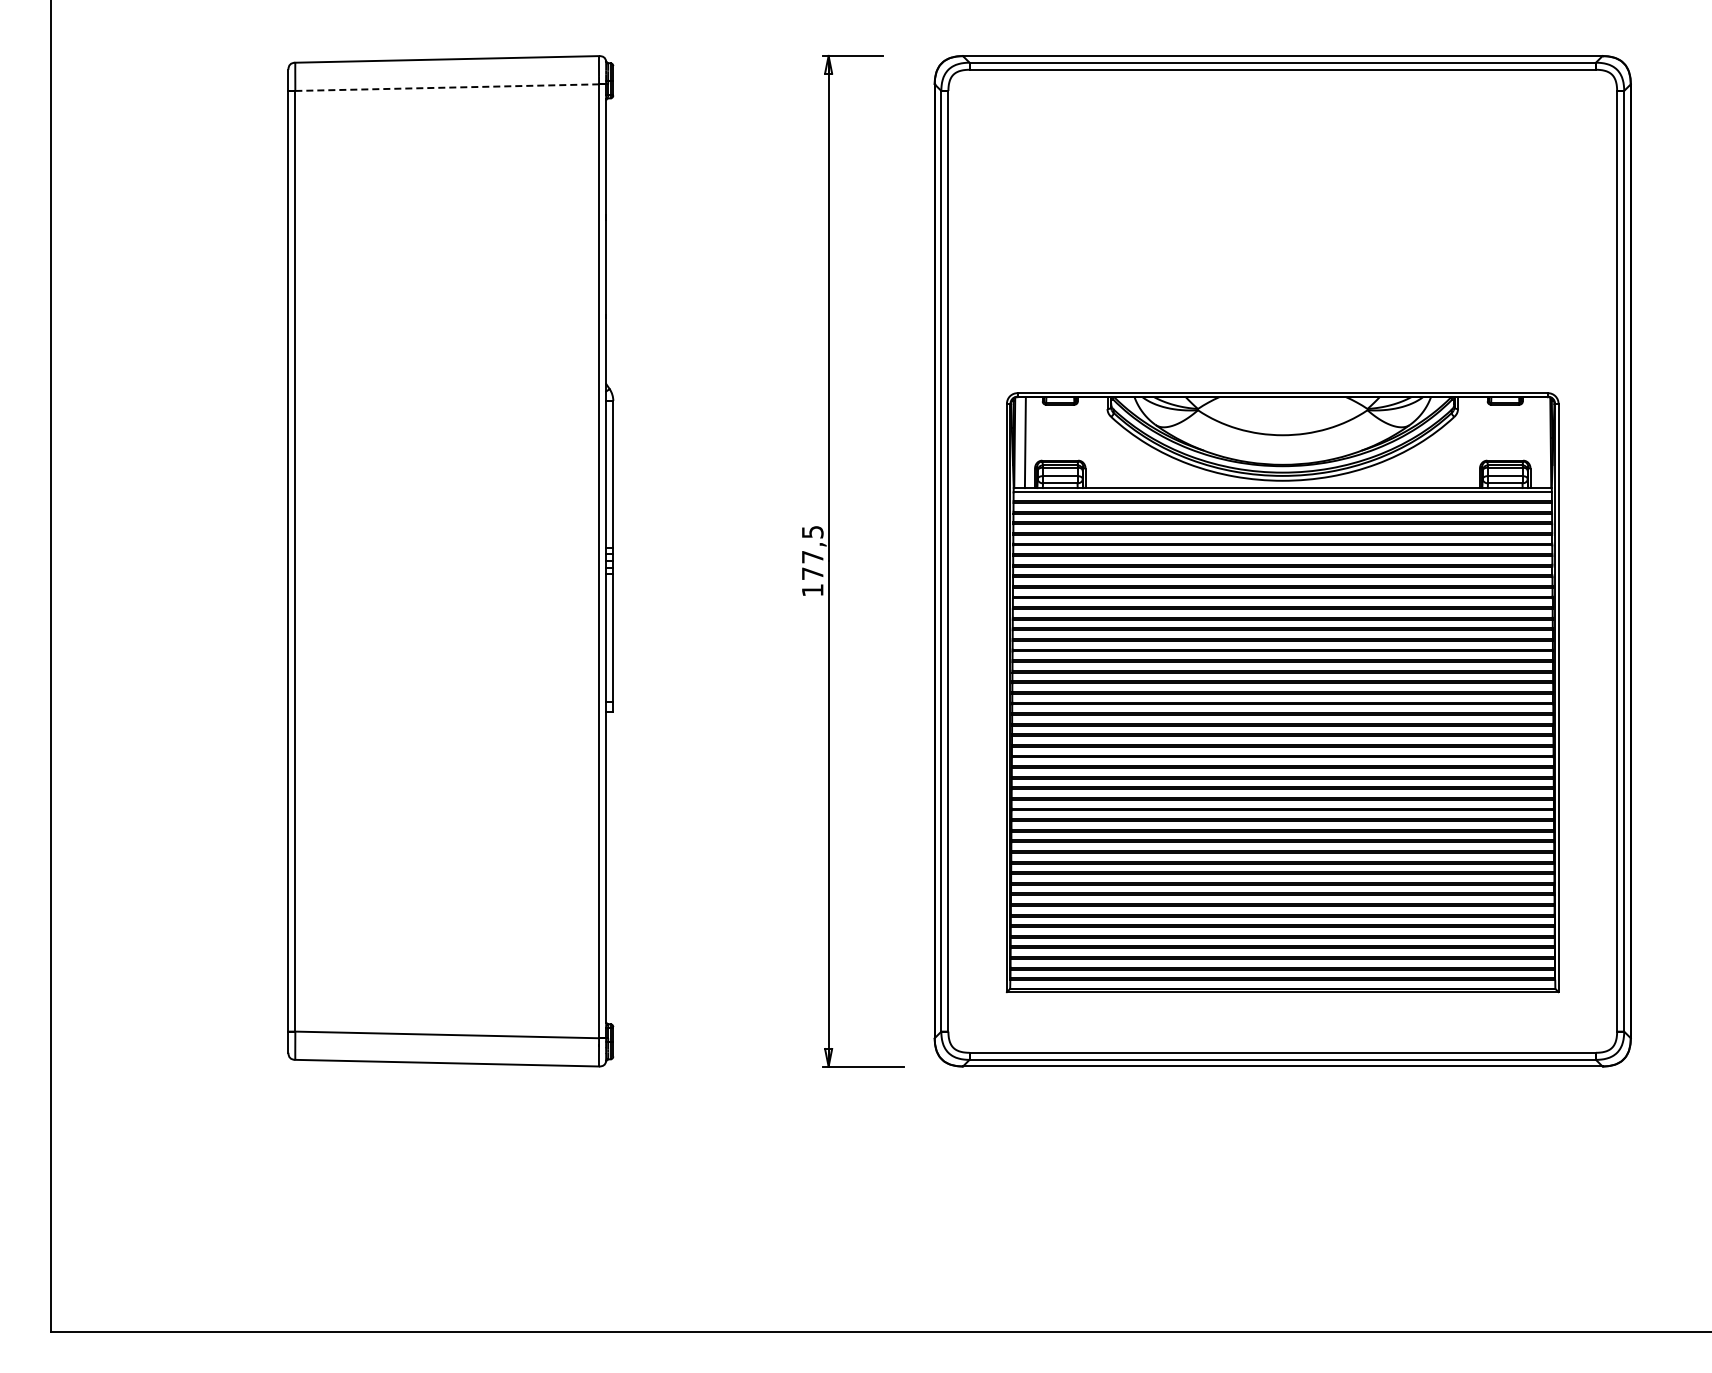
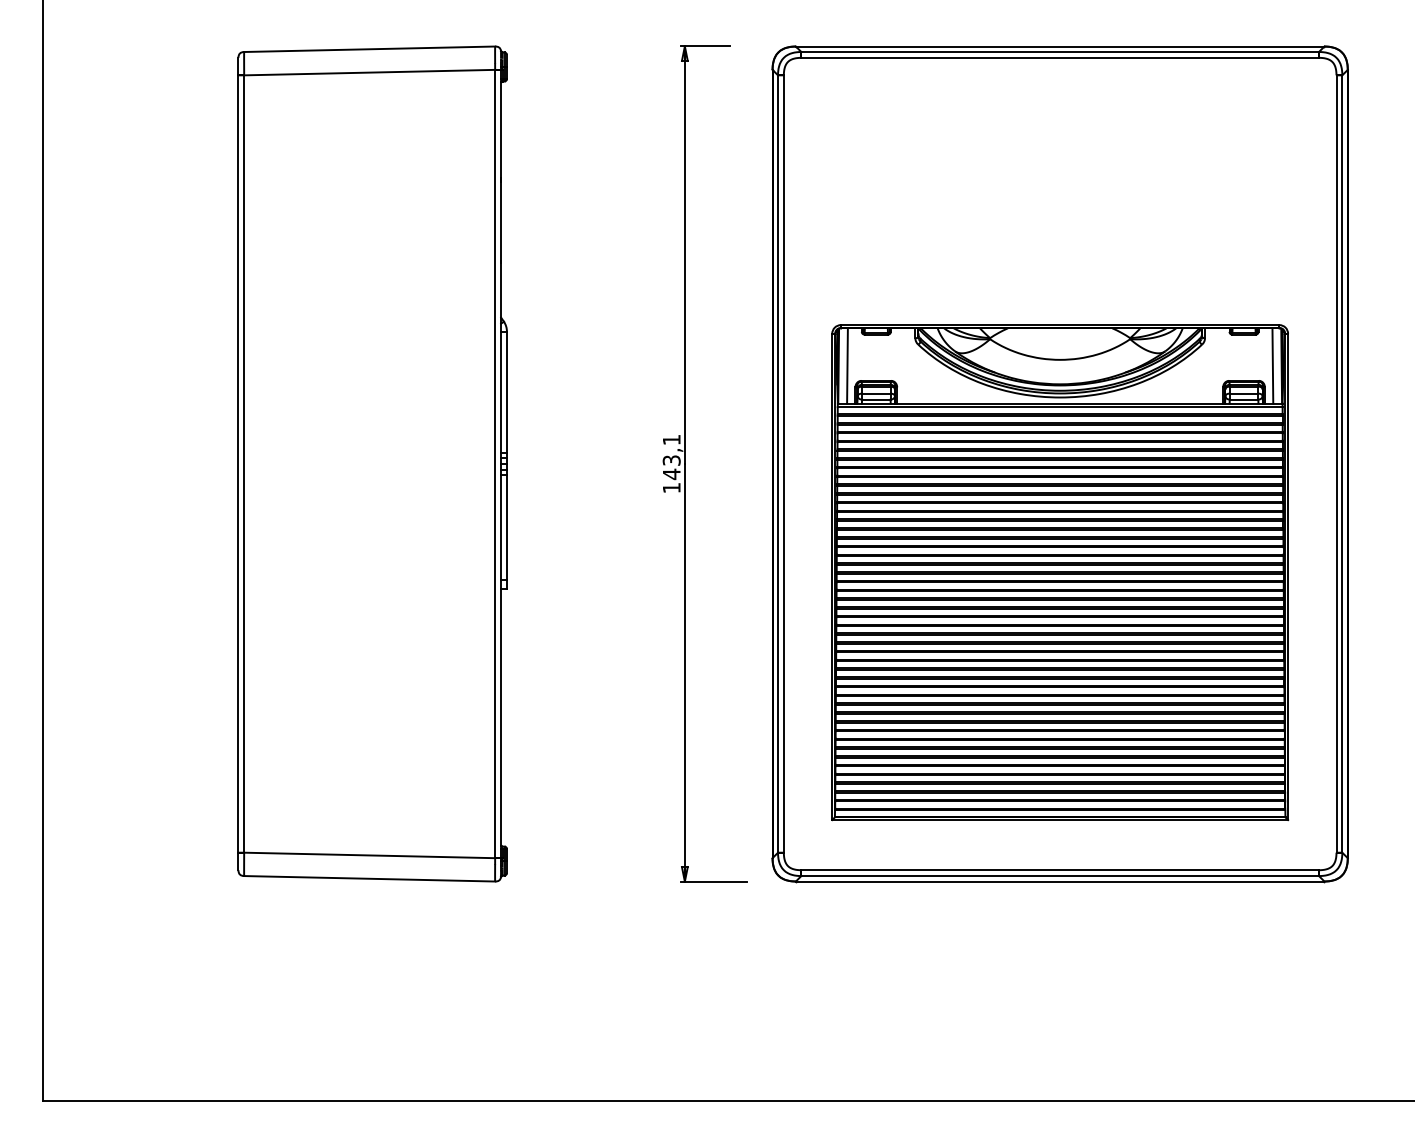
line: (447, 87) -> (369, 72), dashed -> solid
line: (1539, 442) -> (1272, 365), added
text: (812, 553) -> (671, 457), 177,5 -> 143,1

